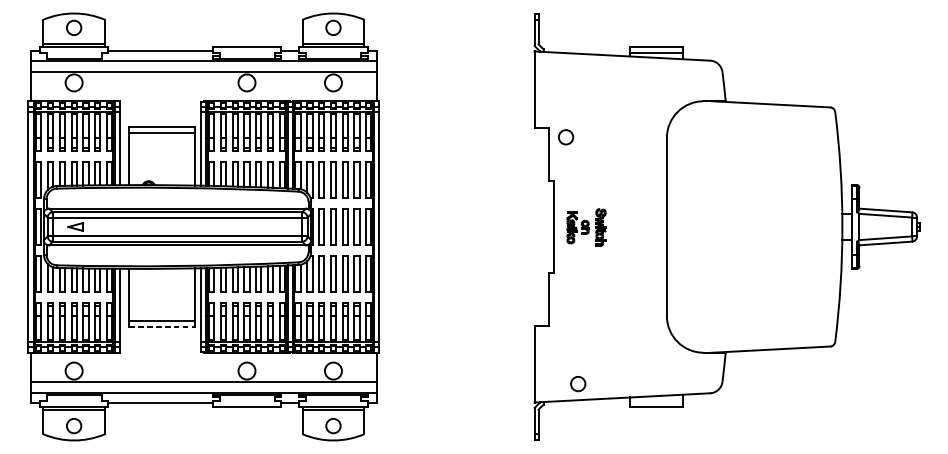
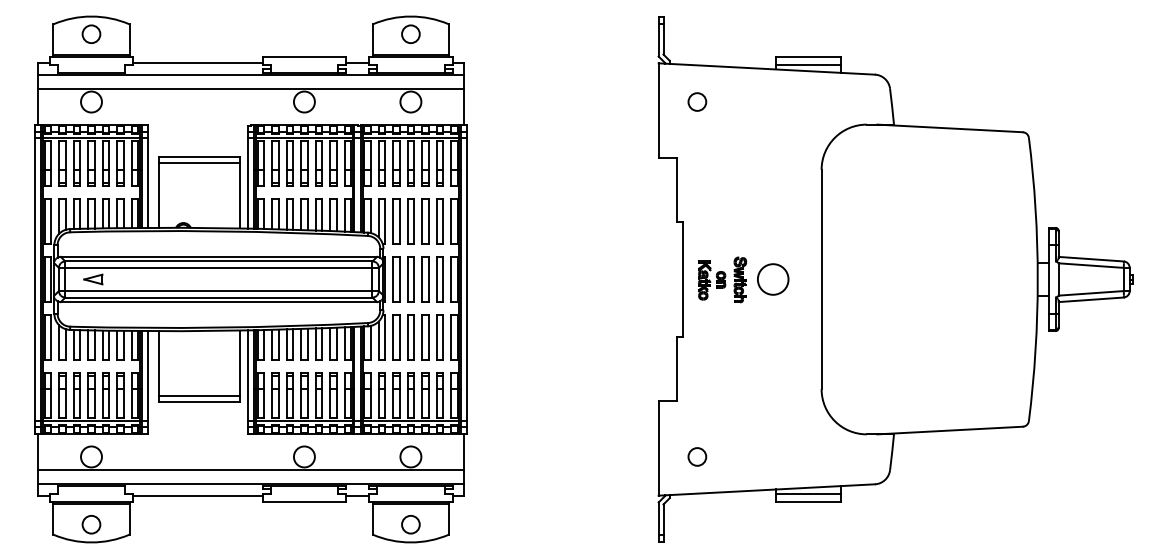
circle: (566, 136) -> (697, 101), moved
circle: (627, 227) -> (773, 279), added
line: (162, 326) -> (200, 402), dashed -> solid
circle: (578, 383) -> (697, 456), moved
line: (656, 401) -> (808, 494), added

